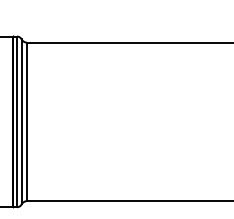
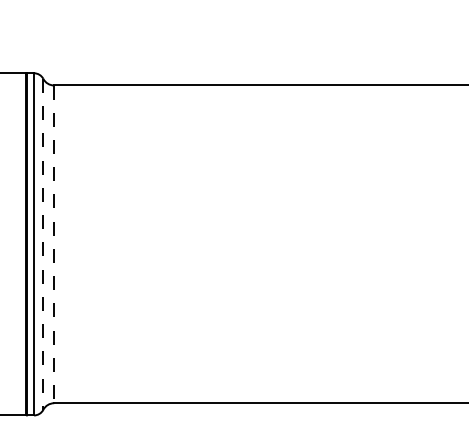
line: (21, 121) -> (43, 243), solid -> dashed
line: (27, 122) -> (55, 245), solid -> dashed

